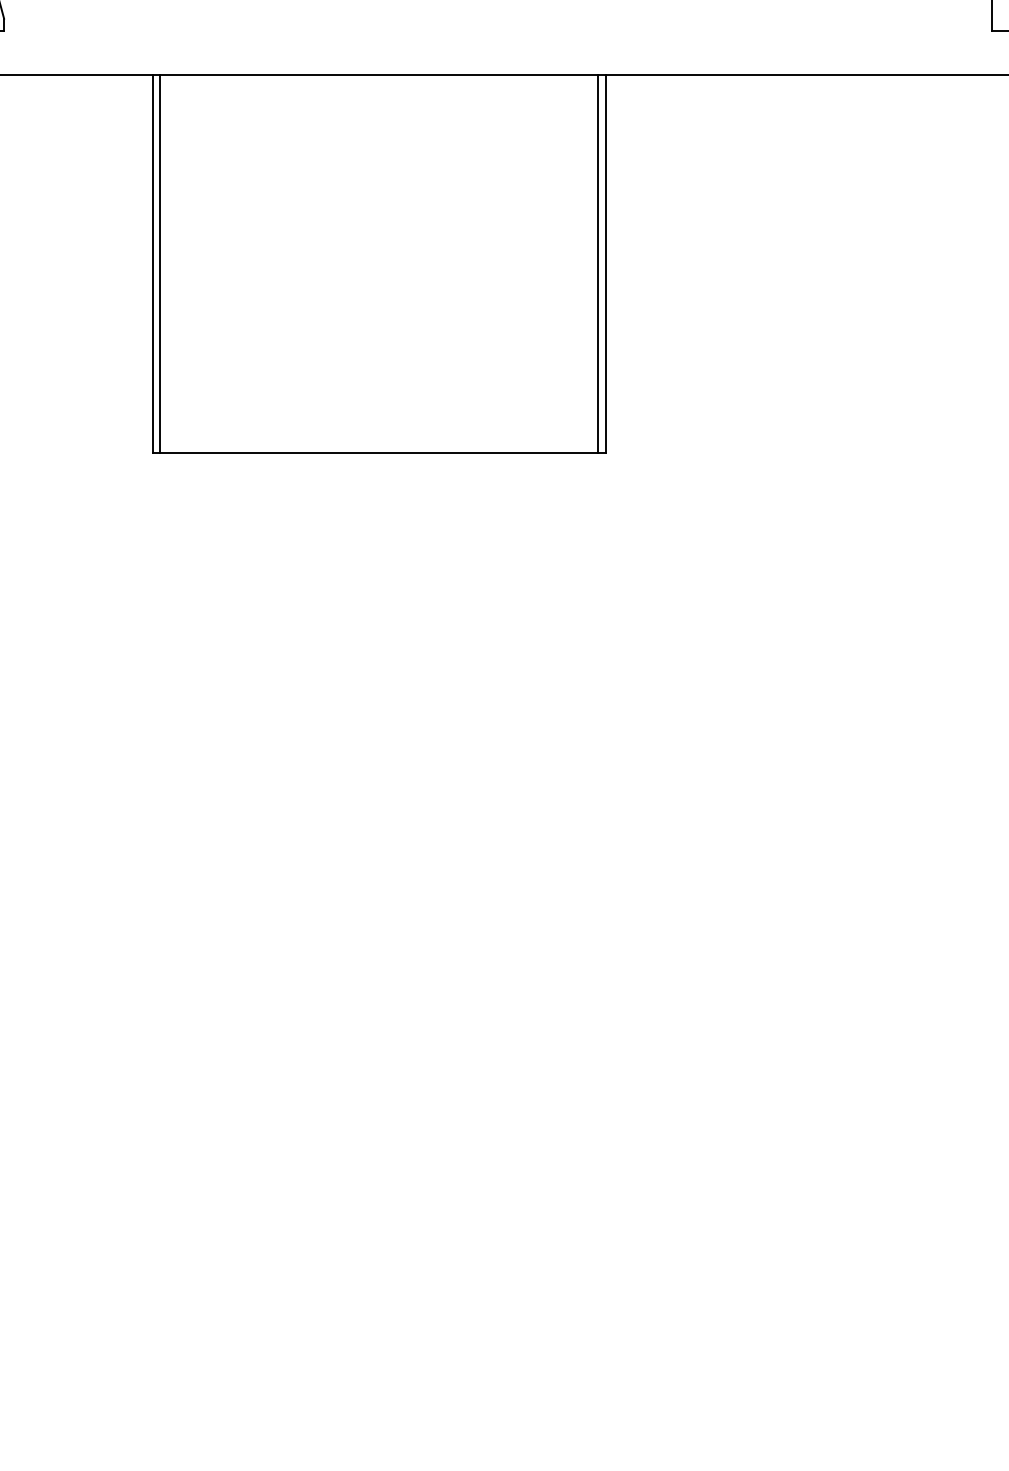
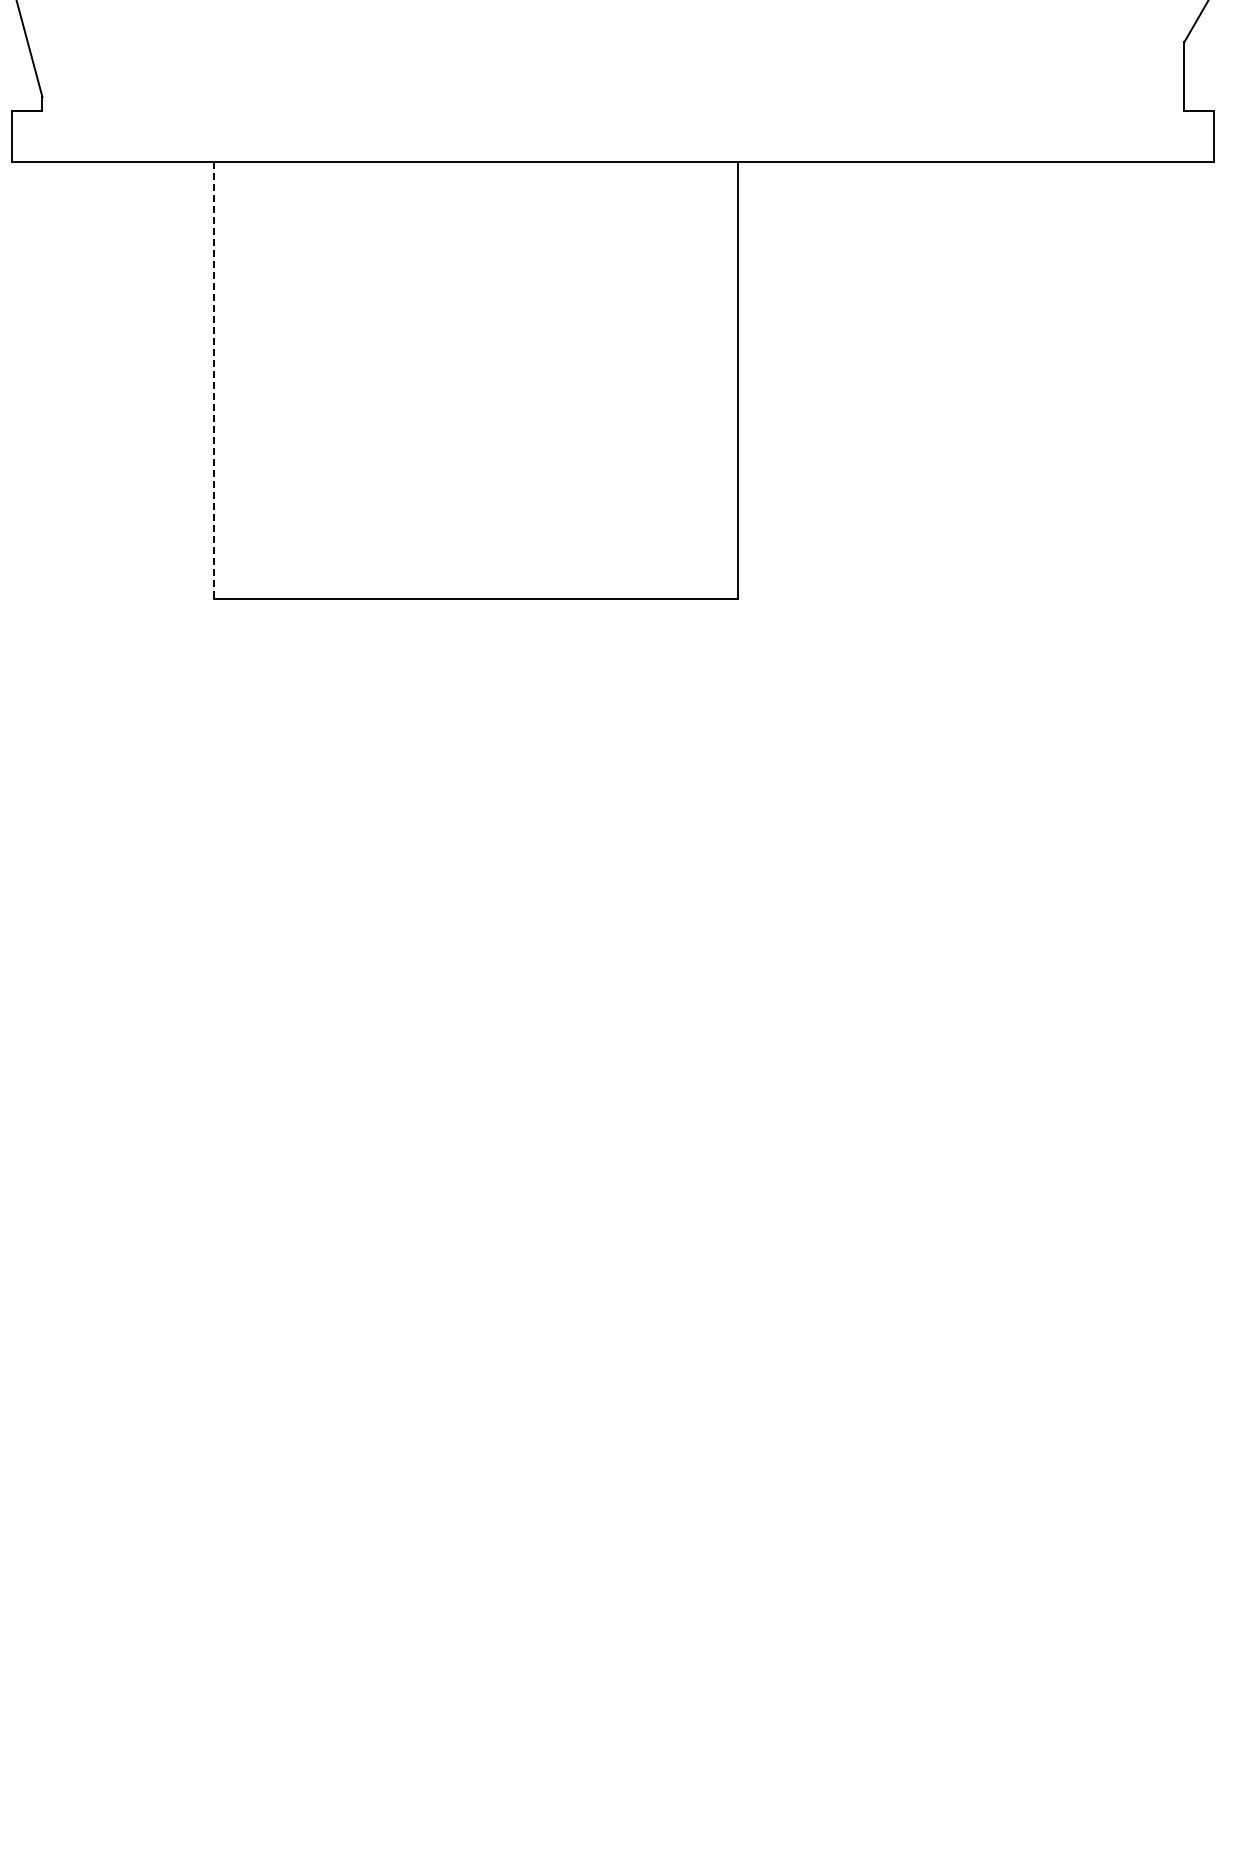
line: (160, 263) -> (223, 380), removed
line: (597, 263) -> (728, 380), removed
line: (153, 264) -> (214, 381), solid -> dashed

